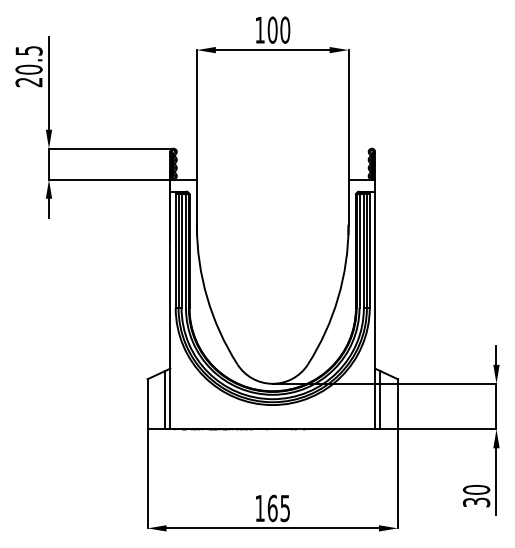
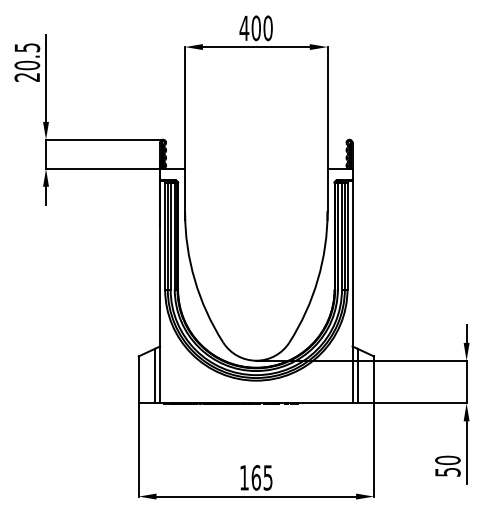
text: (260, 29) -> (244, 27), 100 -> 400
text: (476, 501) -> (447, 471), 30 -> 50

